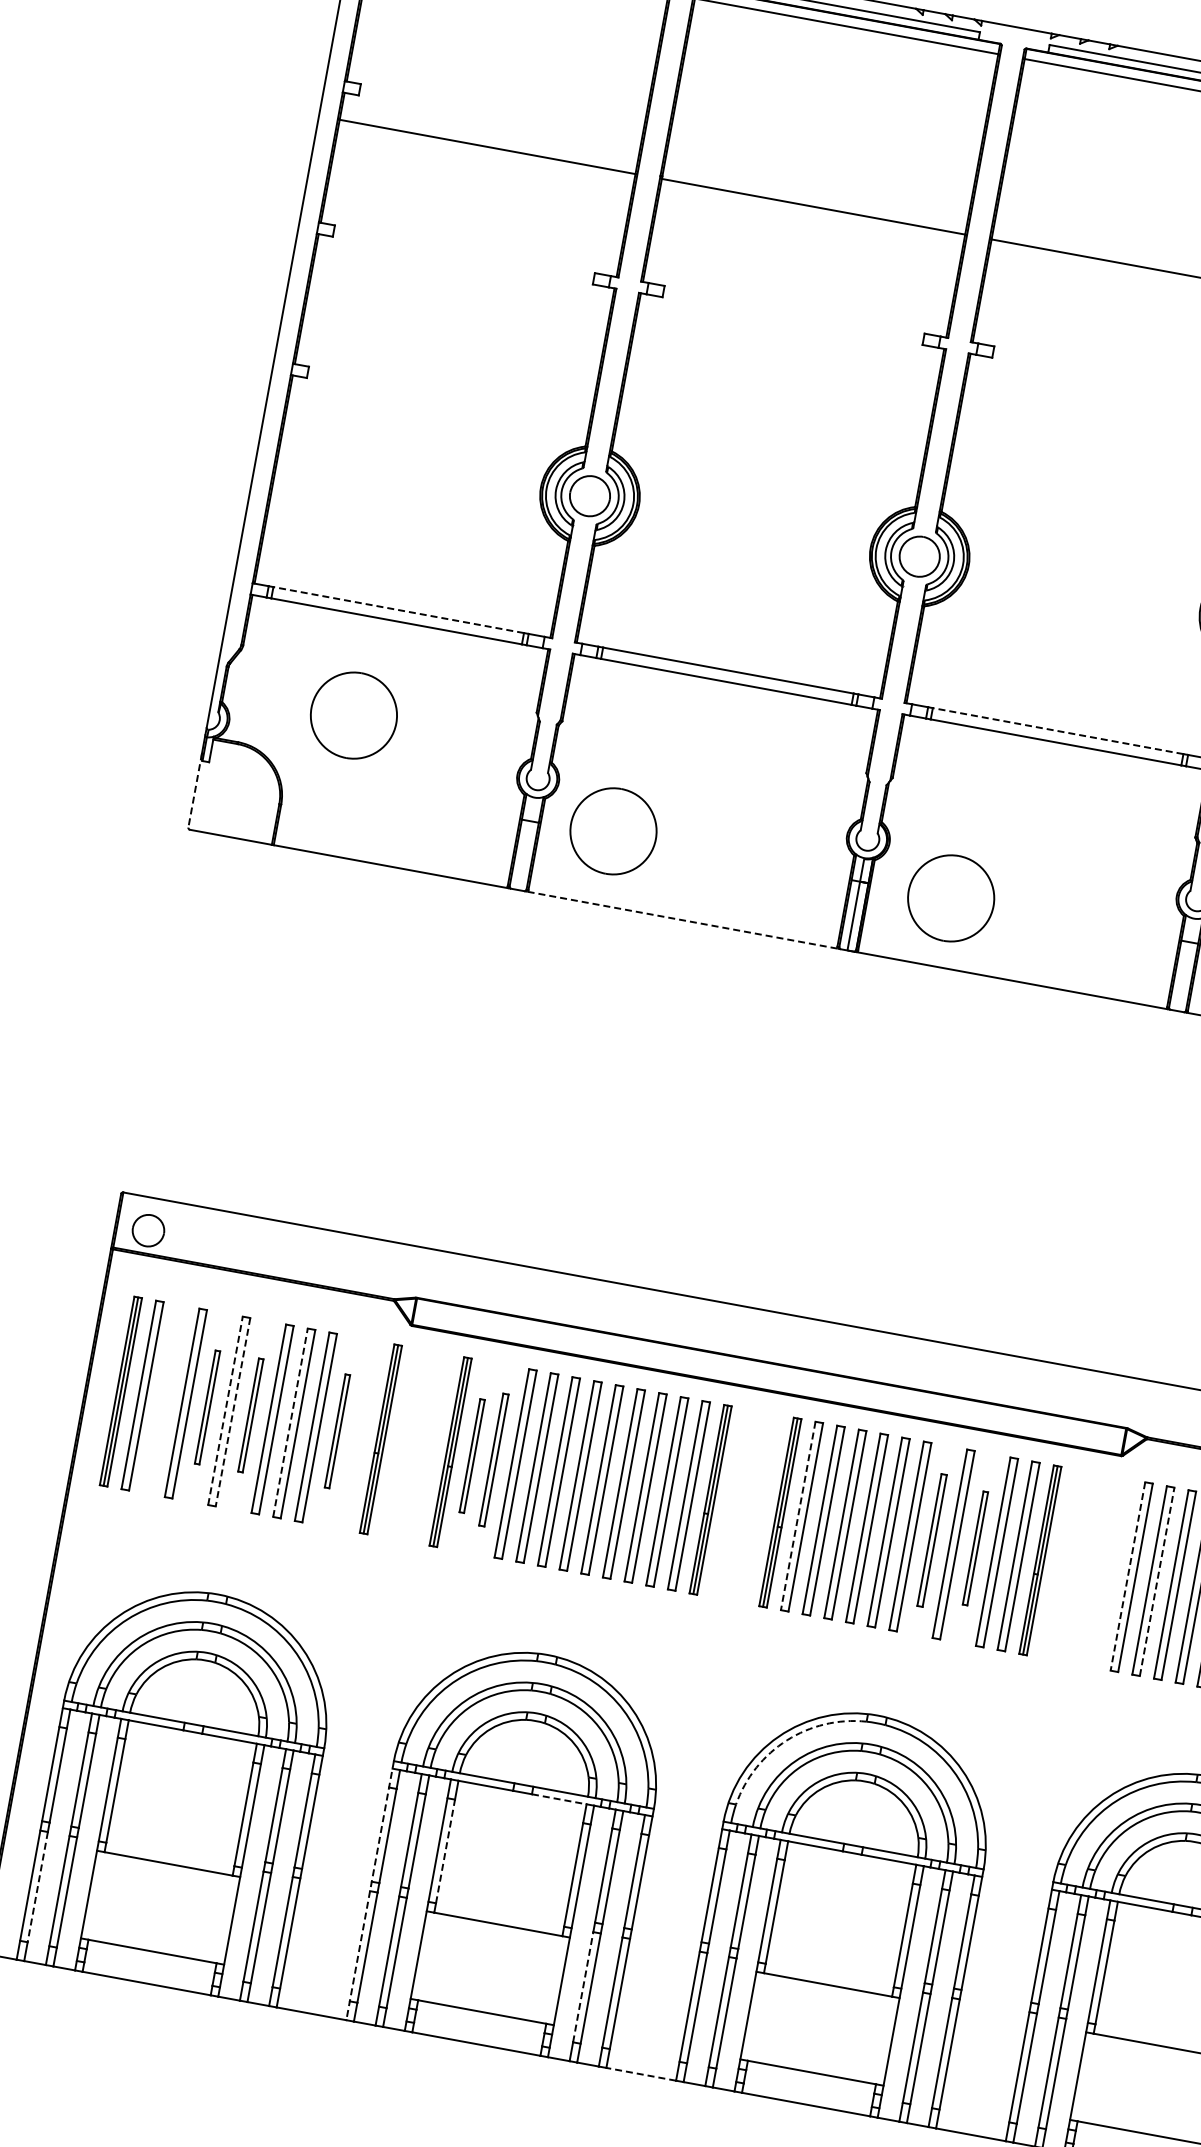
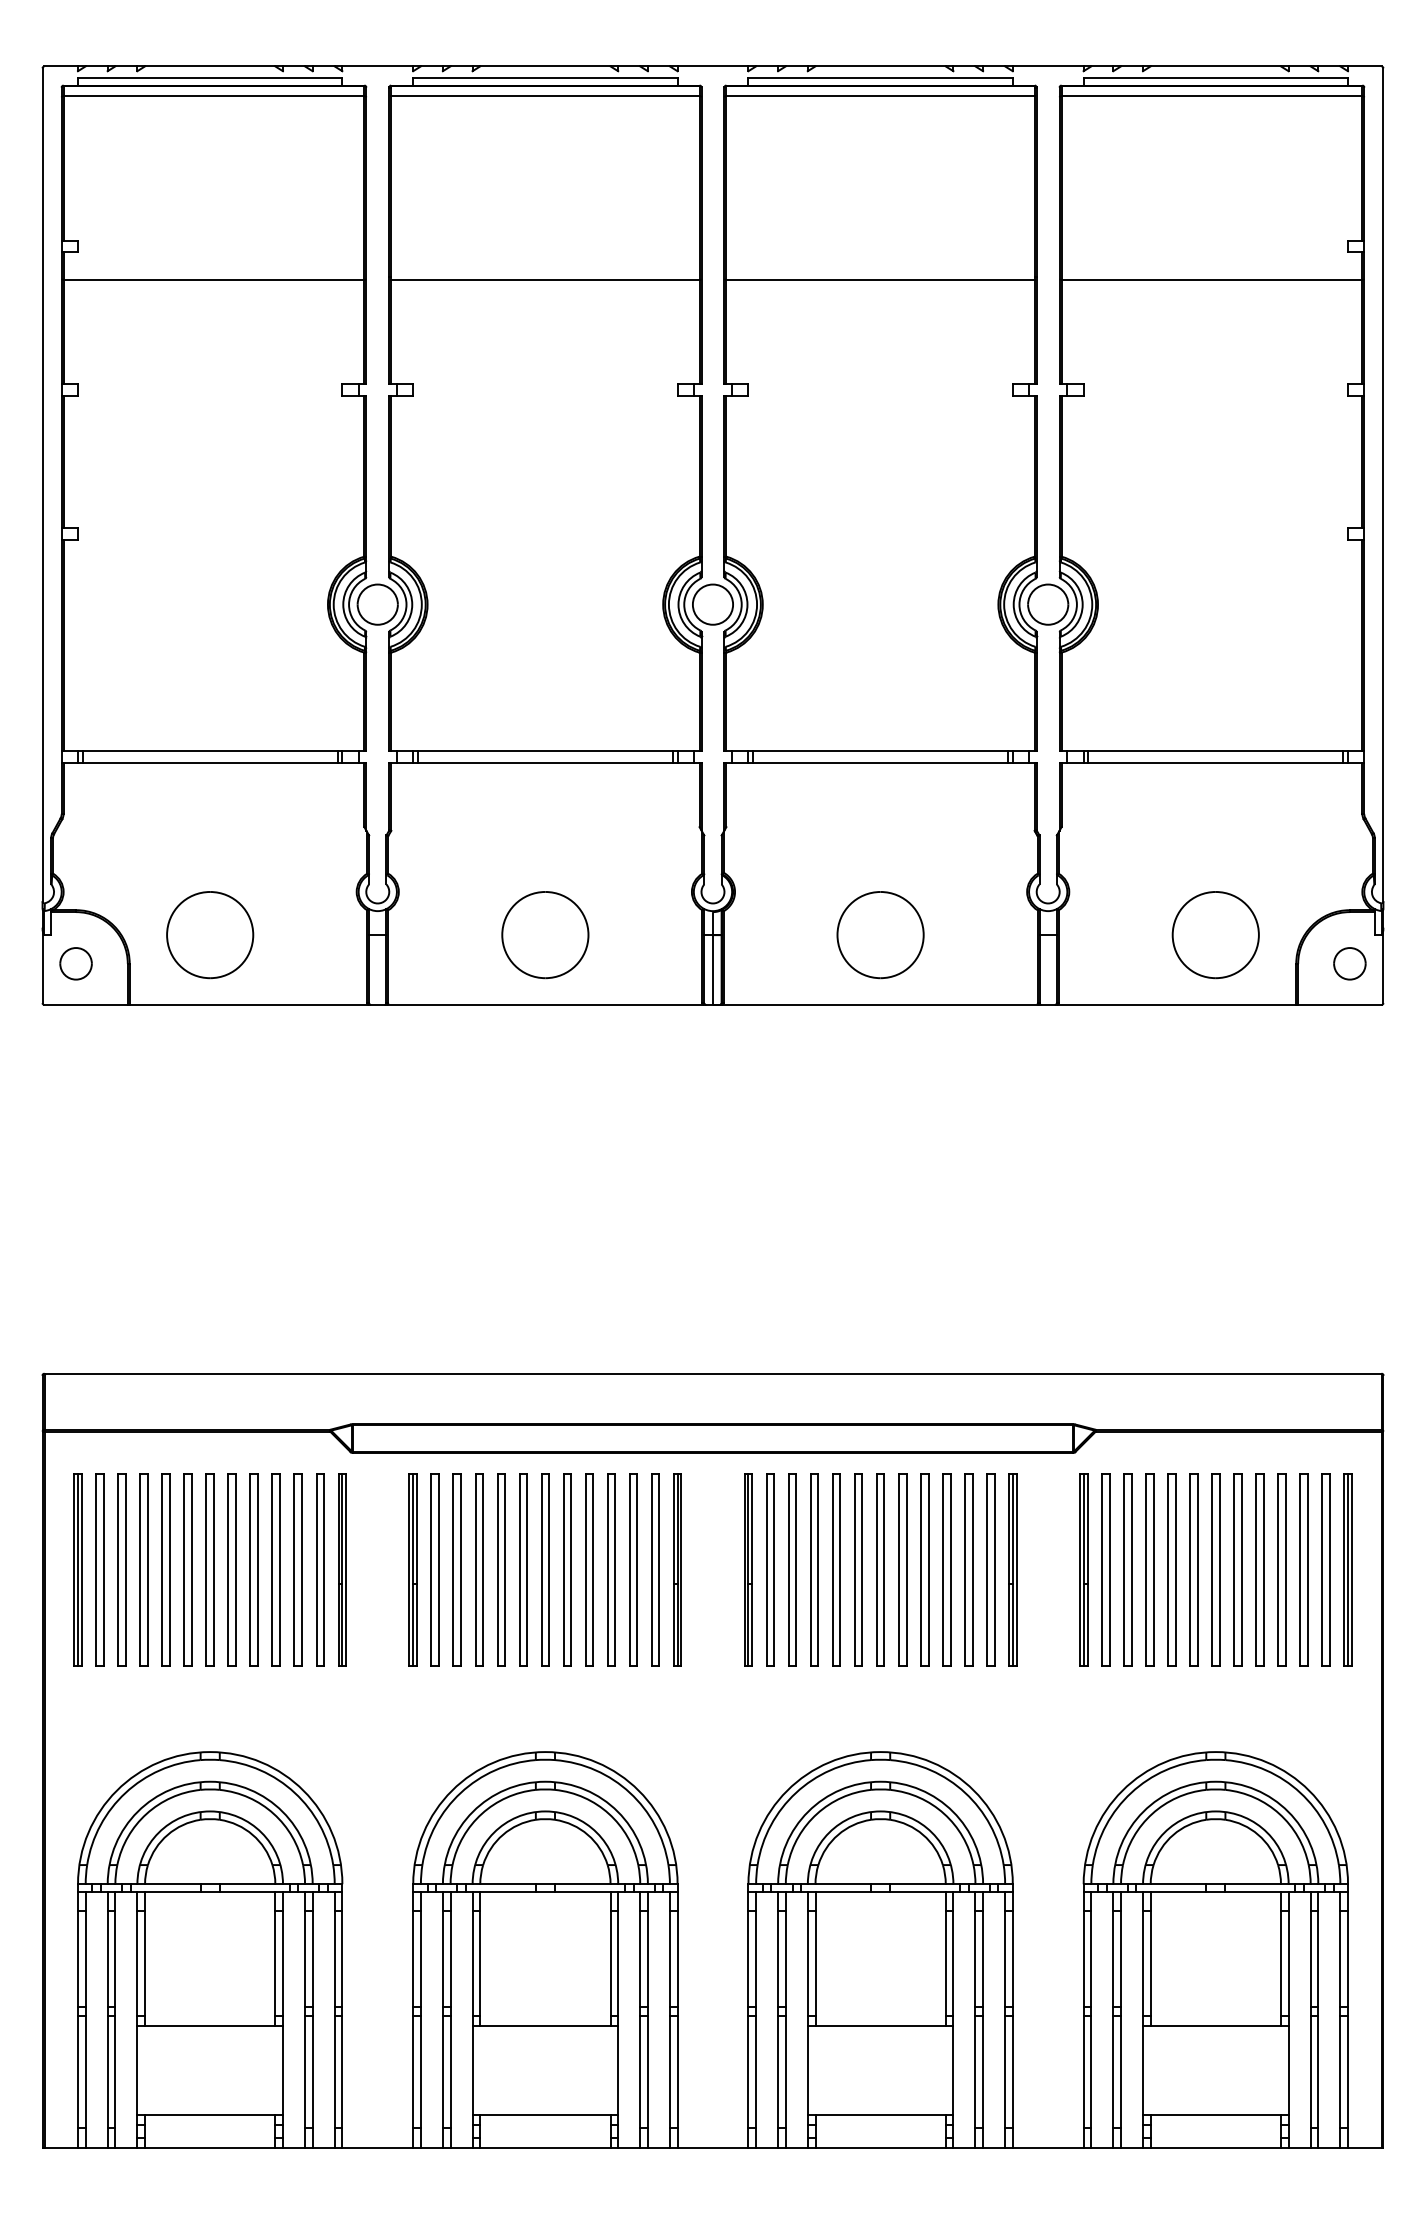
line: (398, 610) -> (209, 751), dashed -> solid
part: (354, 716) -> (210, 935), moved
line: (1057, 731) -> (880, 751), dashed -> solid
line: (195, 790) -> (42, 965), dashed -> solid
part: (613, 831) -> (545, 935), moved
part: (951, 898) -> (880, 935), moved
line: (682, 920) -> (545, 1005), dashed -> solid
part: (147, 1230) -> (75, 963), moved
part: (163, 1398) -> (121, 1569), added
part: (207, 1406) -> (165, 1569), size x1.67
line: (225, 1411) -> (184, 1570), dashed -> solid
line: (233, 1412) -> (192, 1570), dashed -> solid
part: (250, 1414) -> (209, 1569), size x1.67
line: (290, 1423) -> (250, 1570), dashed -> solid
part: (336, 1430) -> (297, 1569), size x1.67
part: (359, 1434) -> (320, 1569), added
part: (471, 1455) -> (434, 1569), size x1.67
part: (493, 1459) -> (456, 1569), size x1.43
line: (798, 1516) -> (766, 1570), dashed -> solid
part: (931, 1539) -> (902, 1569), size x1.43
part: (975, 1547) -> (946, 1569), size x1.67
part: (1109, 1572) -> (1083, 1569), added
line: (1127, 1576) -> (1101, 1570), dashed -> solid
line: (1157, 1582) -> (1131, 1570), dashed -> solid
arc: (787, 1740) -> (796, 1792), dashed -> solid
line: (559, 1798) -> (582, 1891), dashed -> solid
line: (445, 1851) -> (480, 1963), dashed -> solid
line: (37, 1887) -> (85, 2072), dashed -> solid
line: (370, 1890) -> (413, 2015), dashed -> solid
line: (583, 1986) -> (640, 2071), dashed -> solid
line: (640, 2074) -> (712, 2147), dashed -> solid

